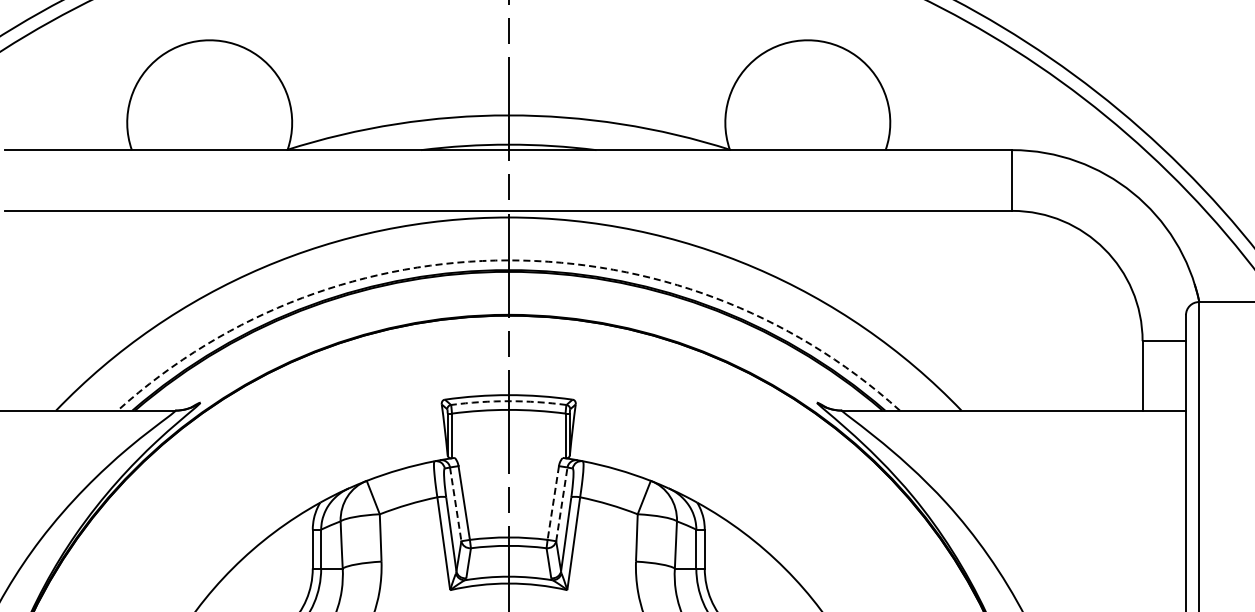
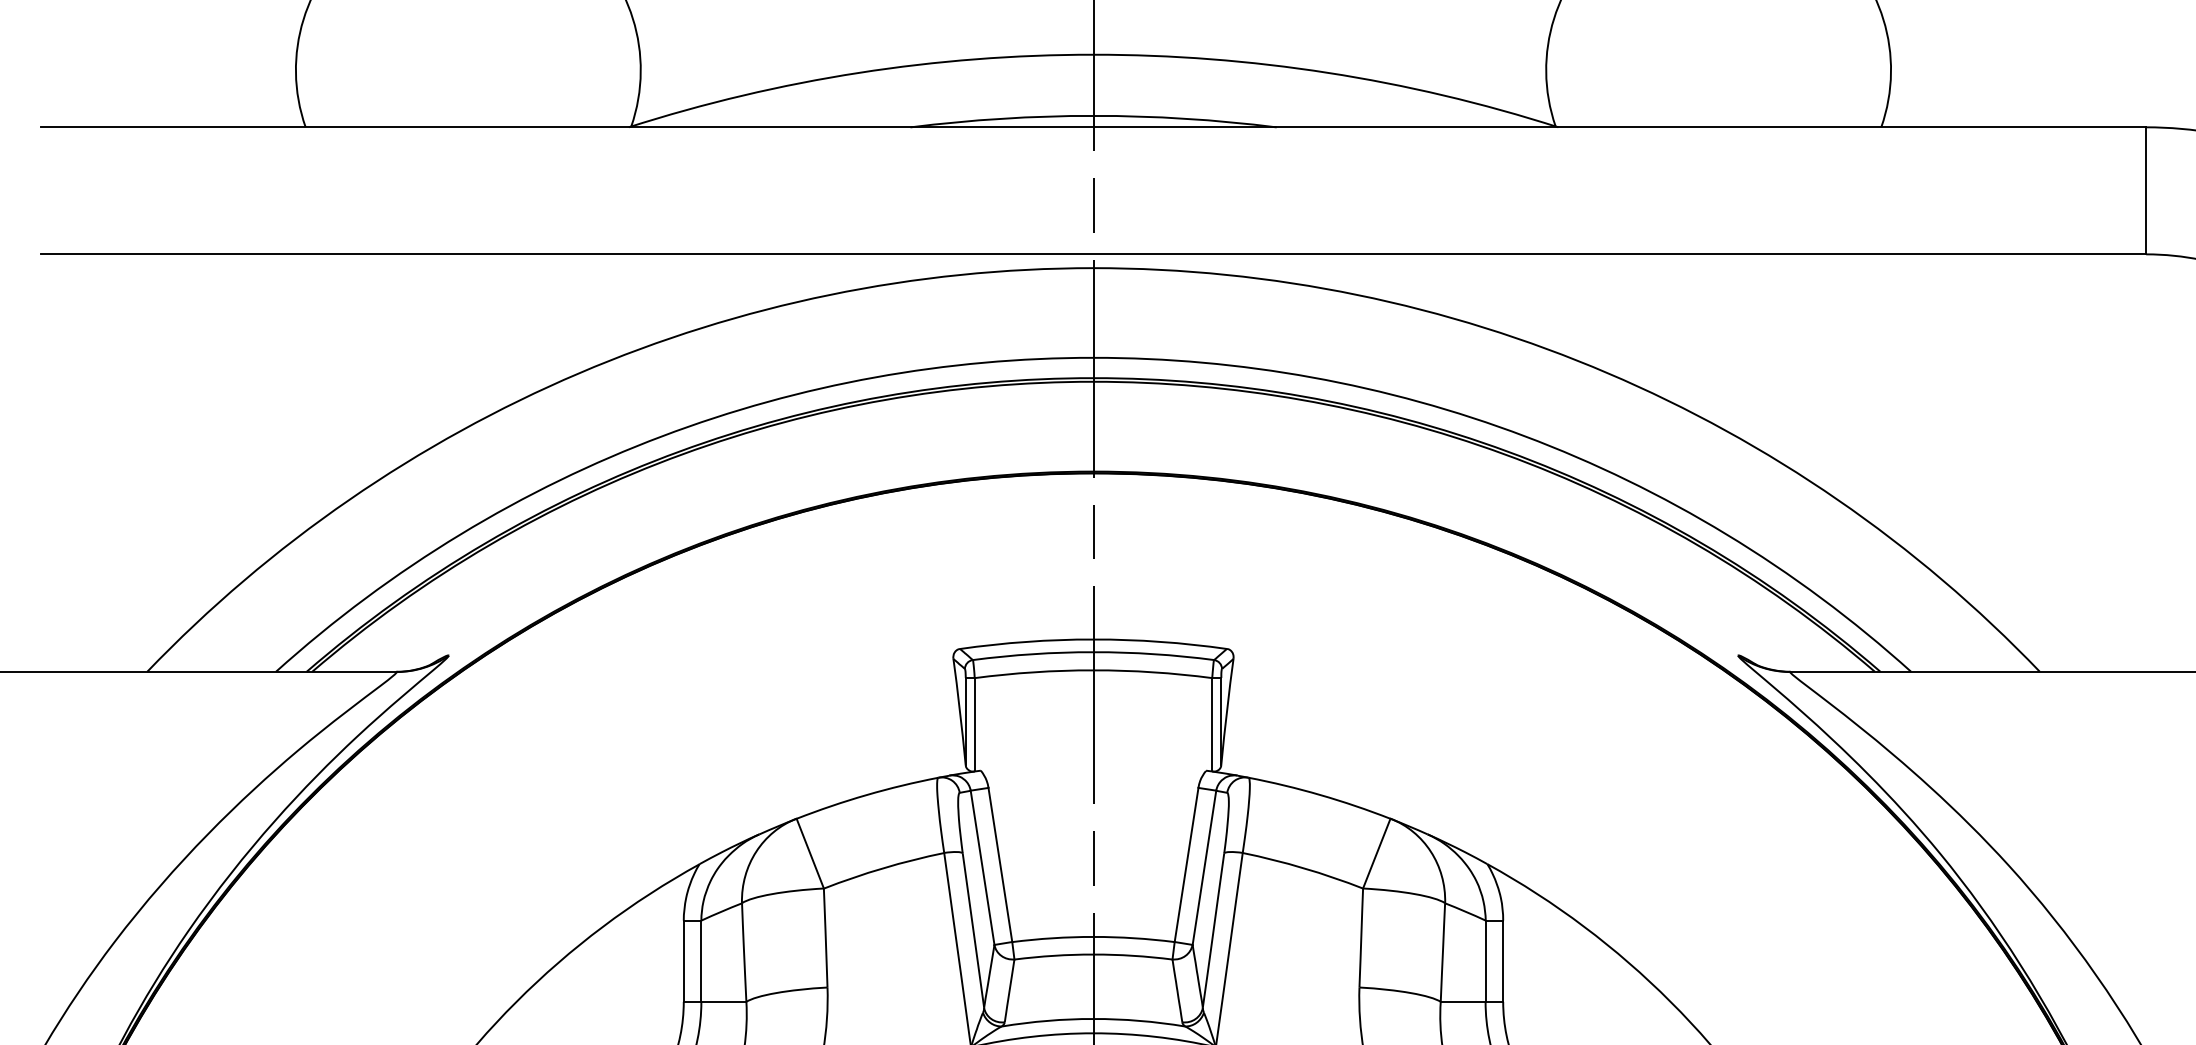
arc: (508, 260) -> (1092, 358), dashed -> solid
arc: (508, 401) -> (1092, 652), dashed -> solid
line: (553, 503) -> (1186, 865), dashed -> solid
line: (561, 503) -> (1203, 865), dashed -> solid
line: (455, 504) -> (982, 868), dashed -> solid

